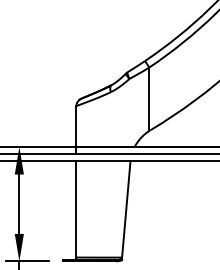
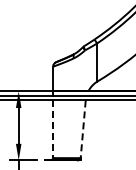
line: (77, 210) -> (53, 129), solid -> dashed
line: (126, 211) -> (83, 130), solid -> dashed

